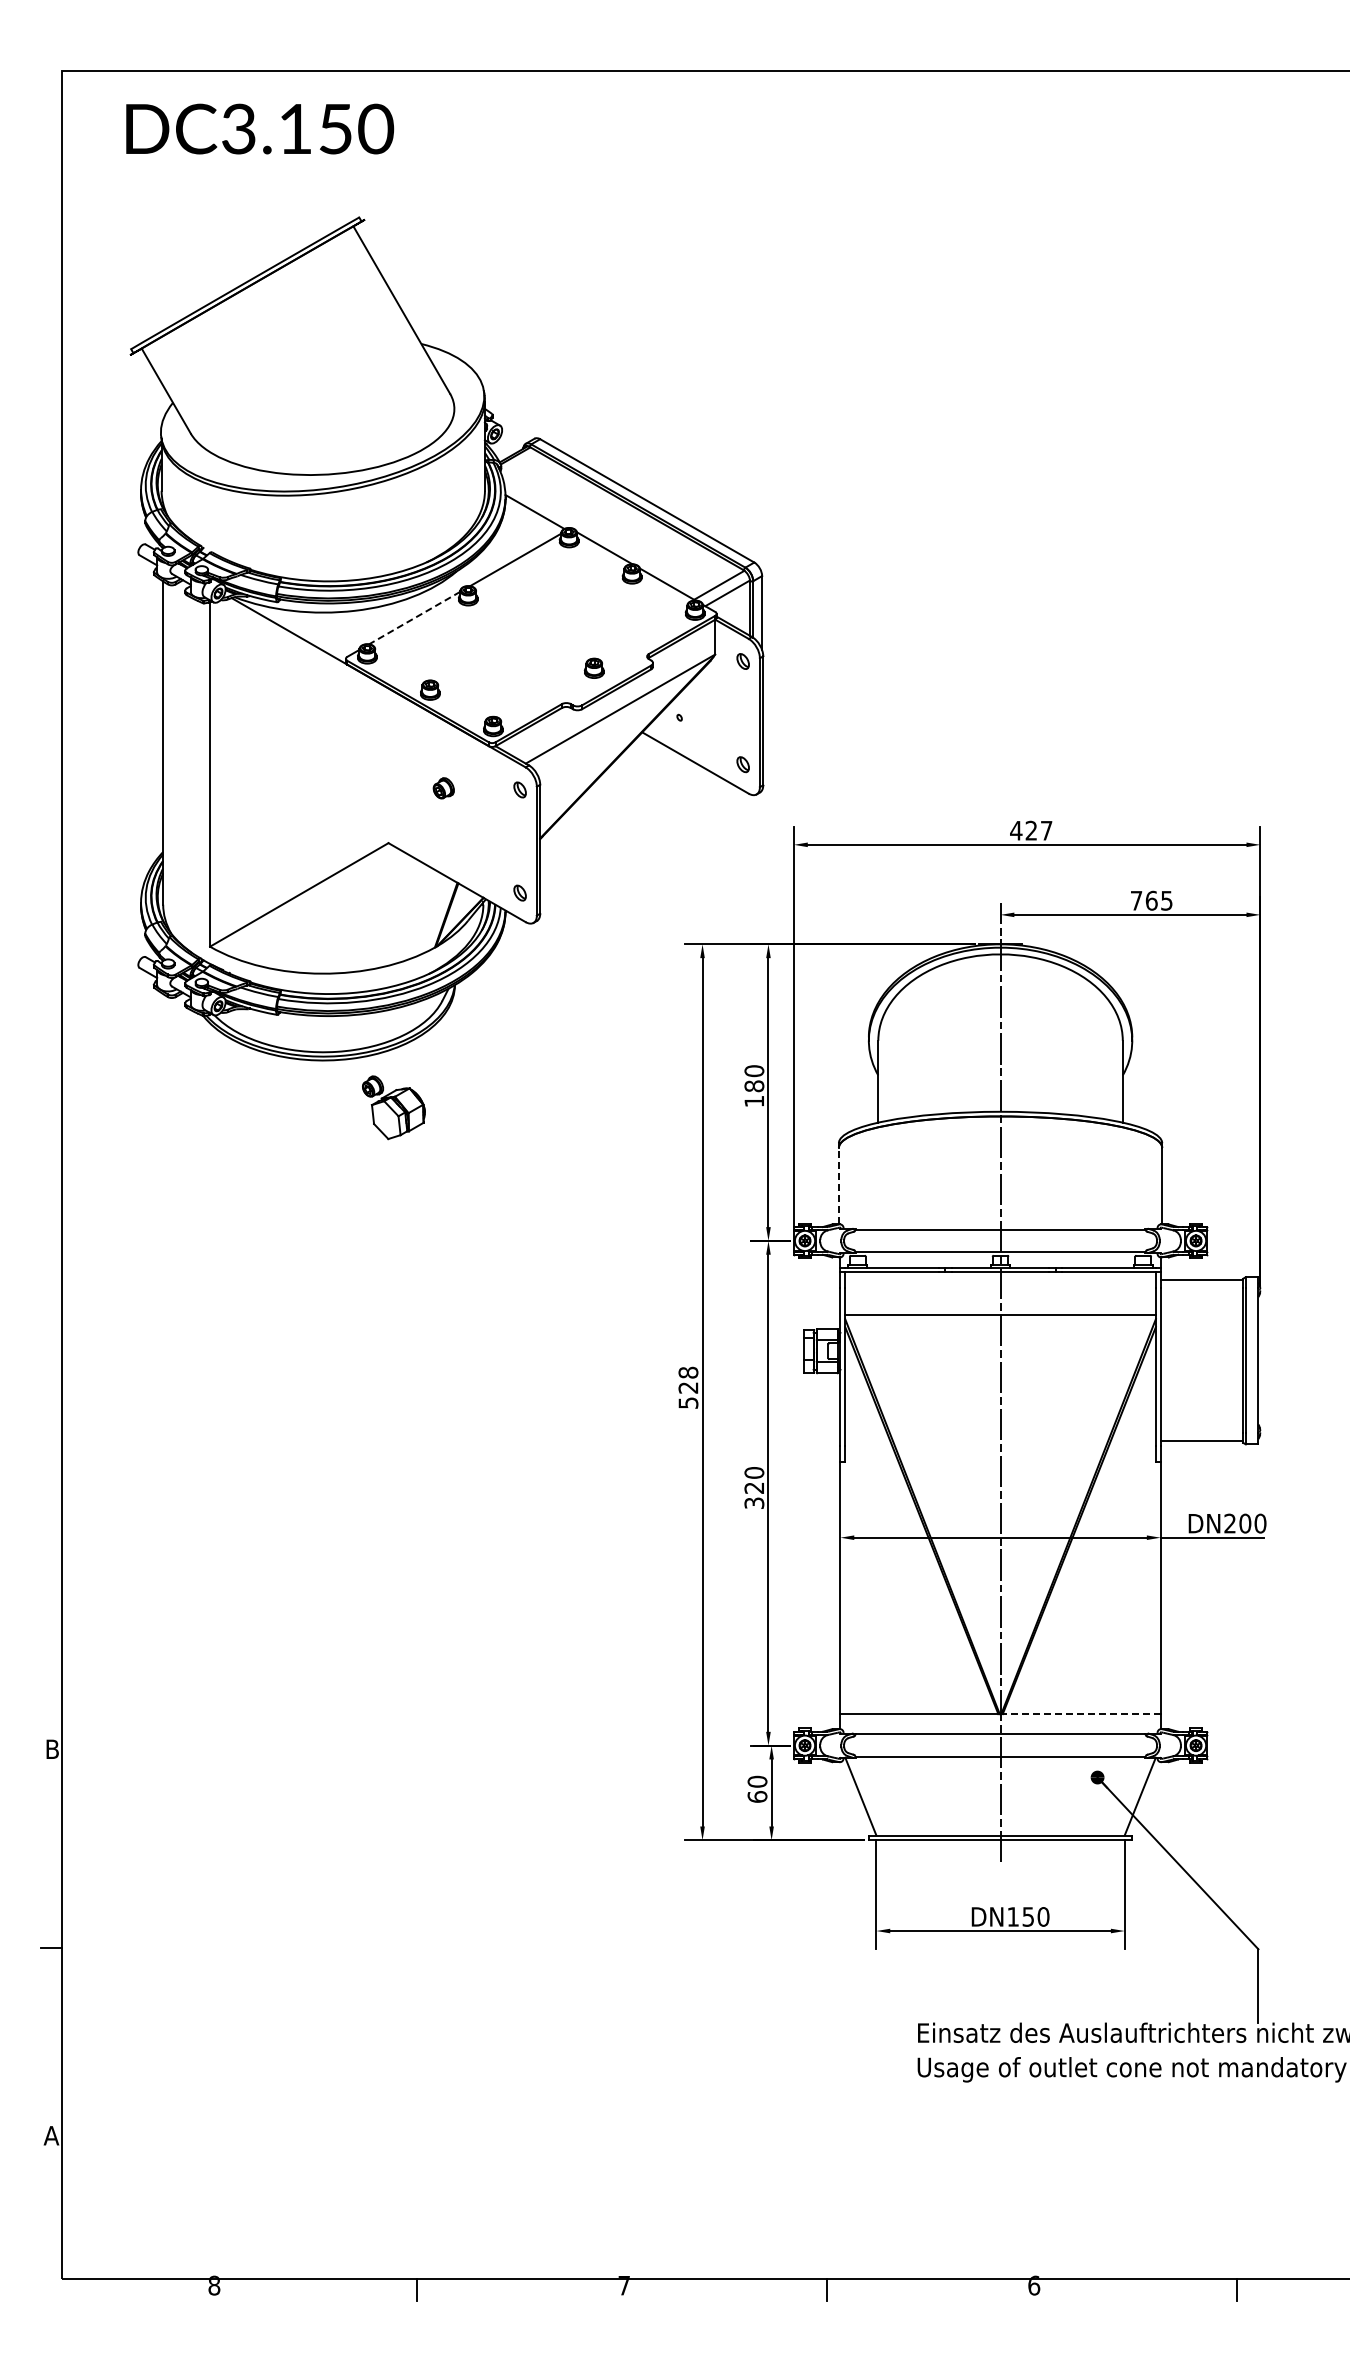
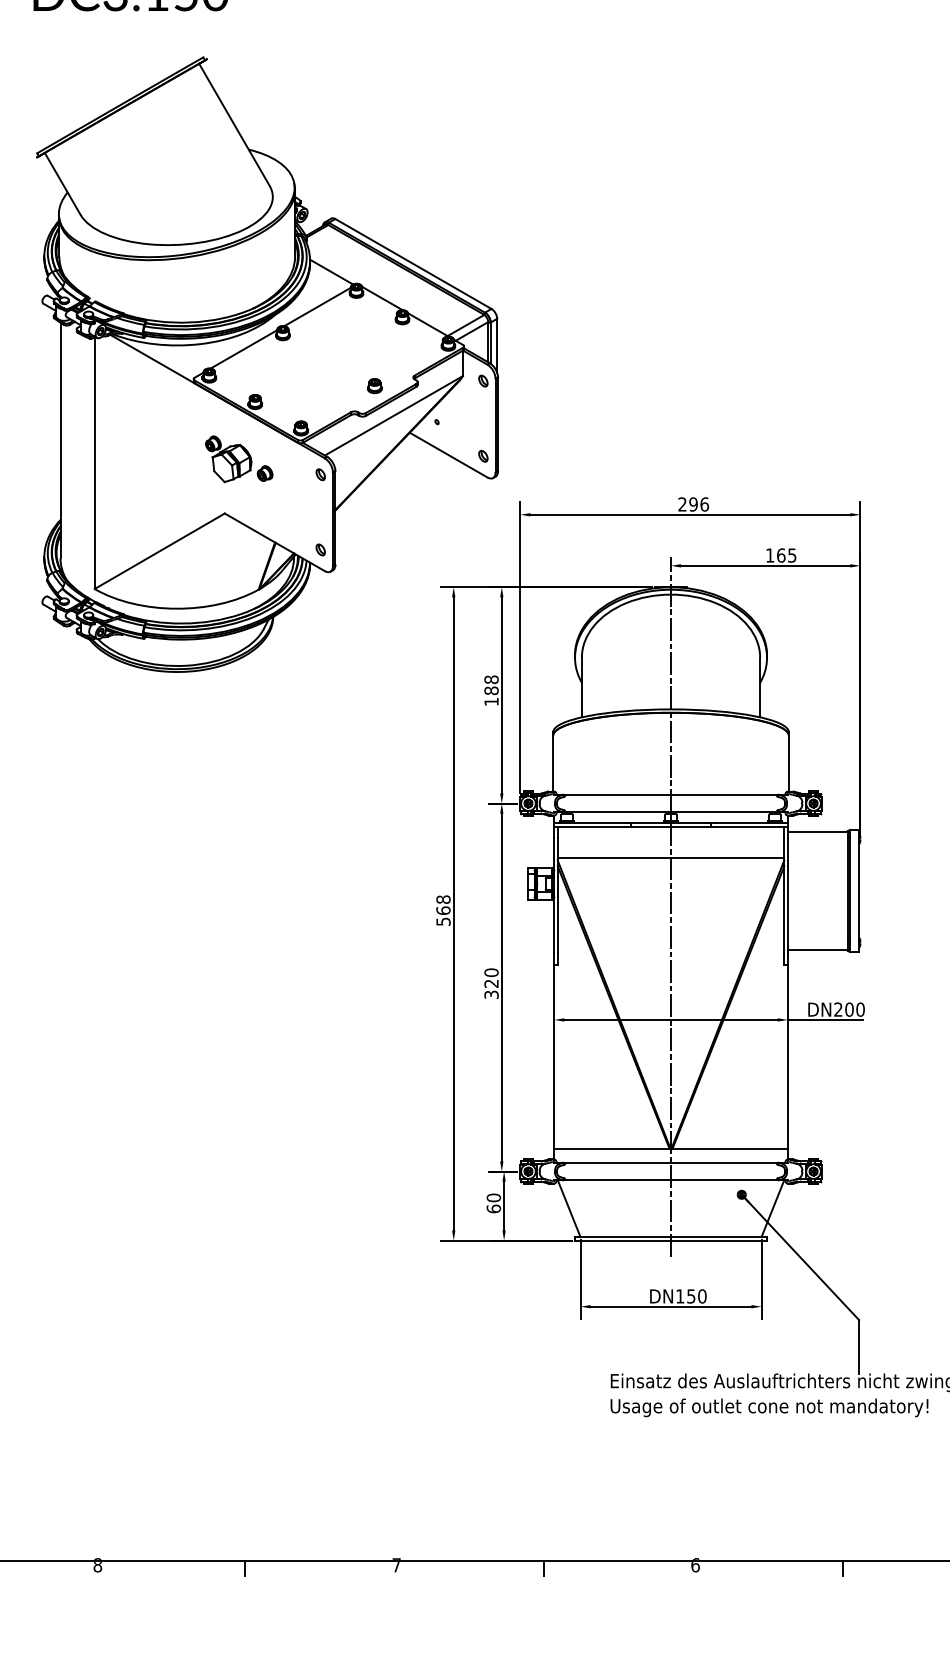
line: (414, 618) -> (243, 349), dashed -> solid
text: (1031, 830) -> (693, 504), 427 -> 296
text: (1136, 900) -> (770, 555), 765 -> 165
text: (754, 1071) -> (491, 680), 180 -> 188
part: (393, 1107) -> (228, 459), moved
line: (838, 1185) -> (552, 763), dashed -> solid
text: (688, 1387) -> (443, 910), 528 -> 568
line: (1081, 1714) -> (730, 1148), dashed -> solid

